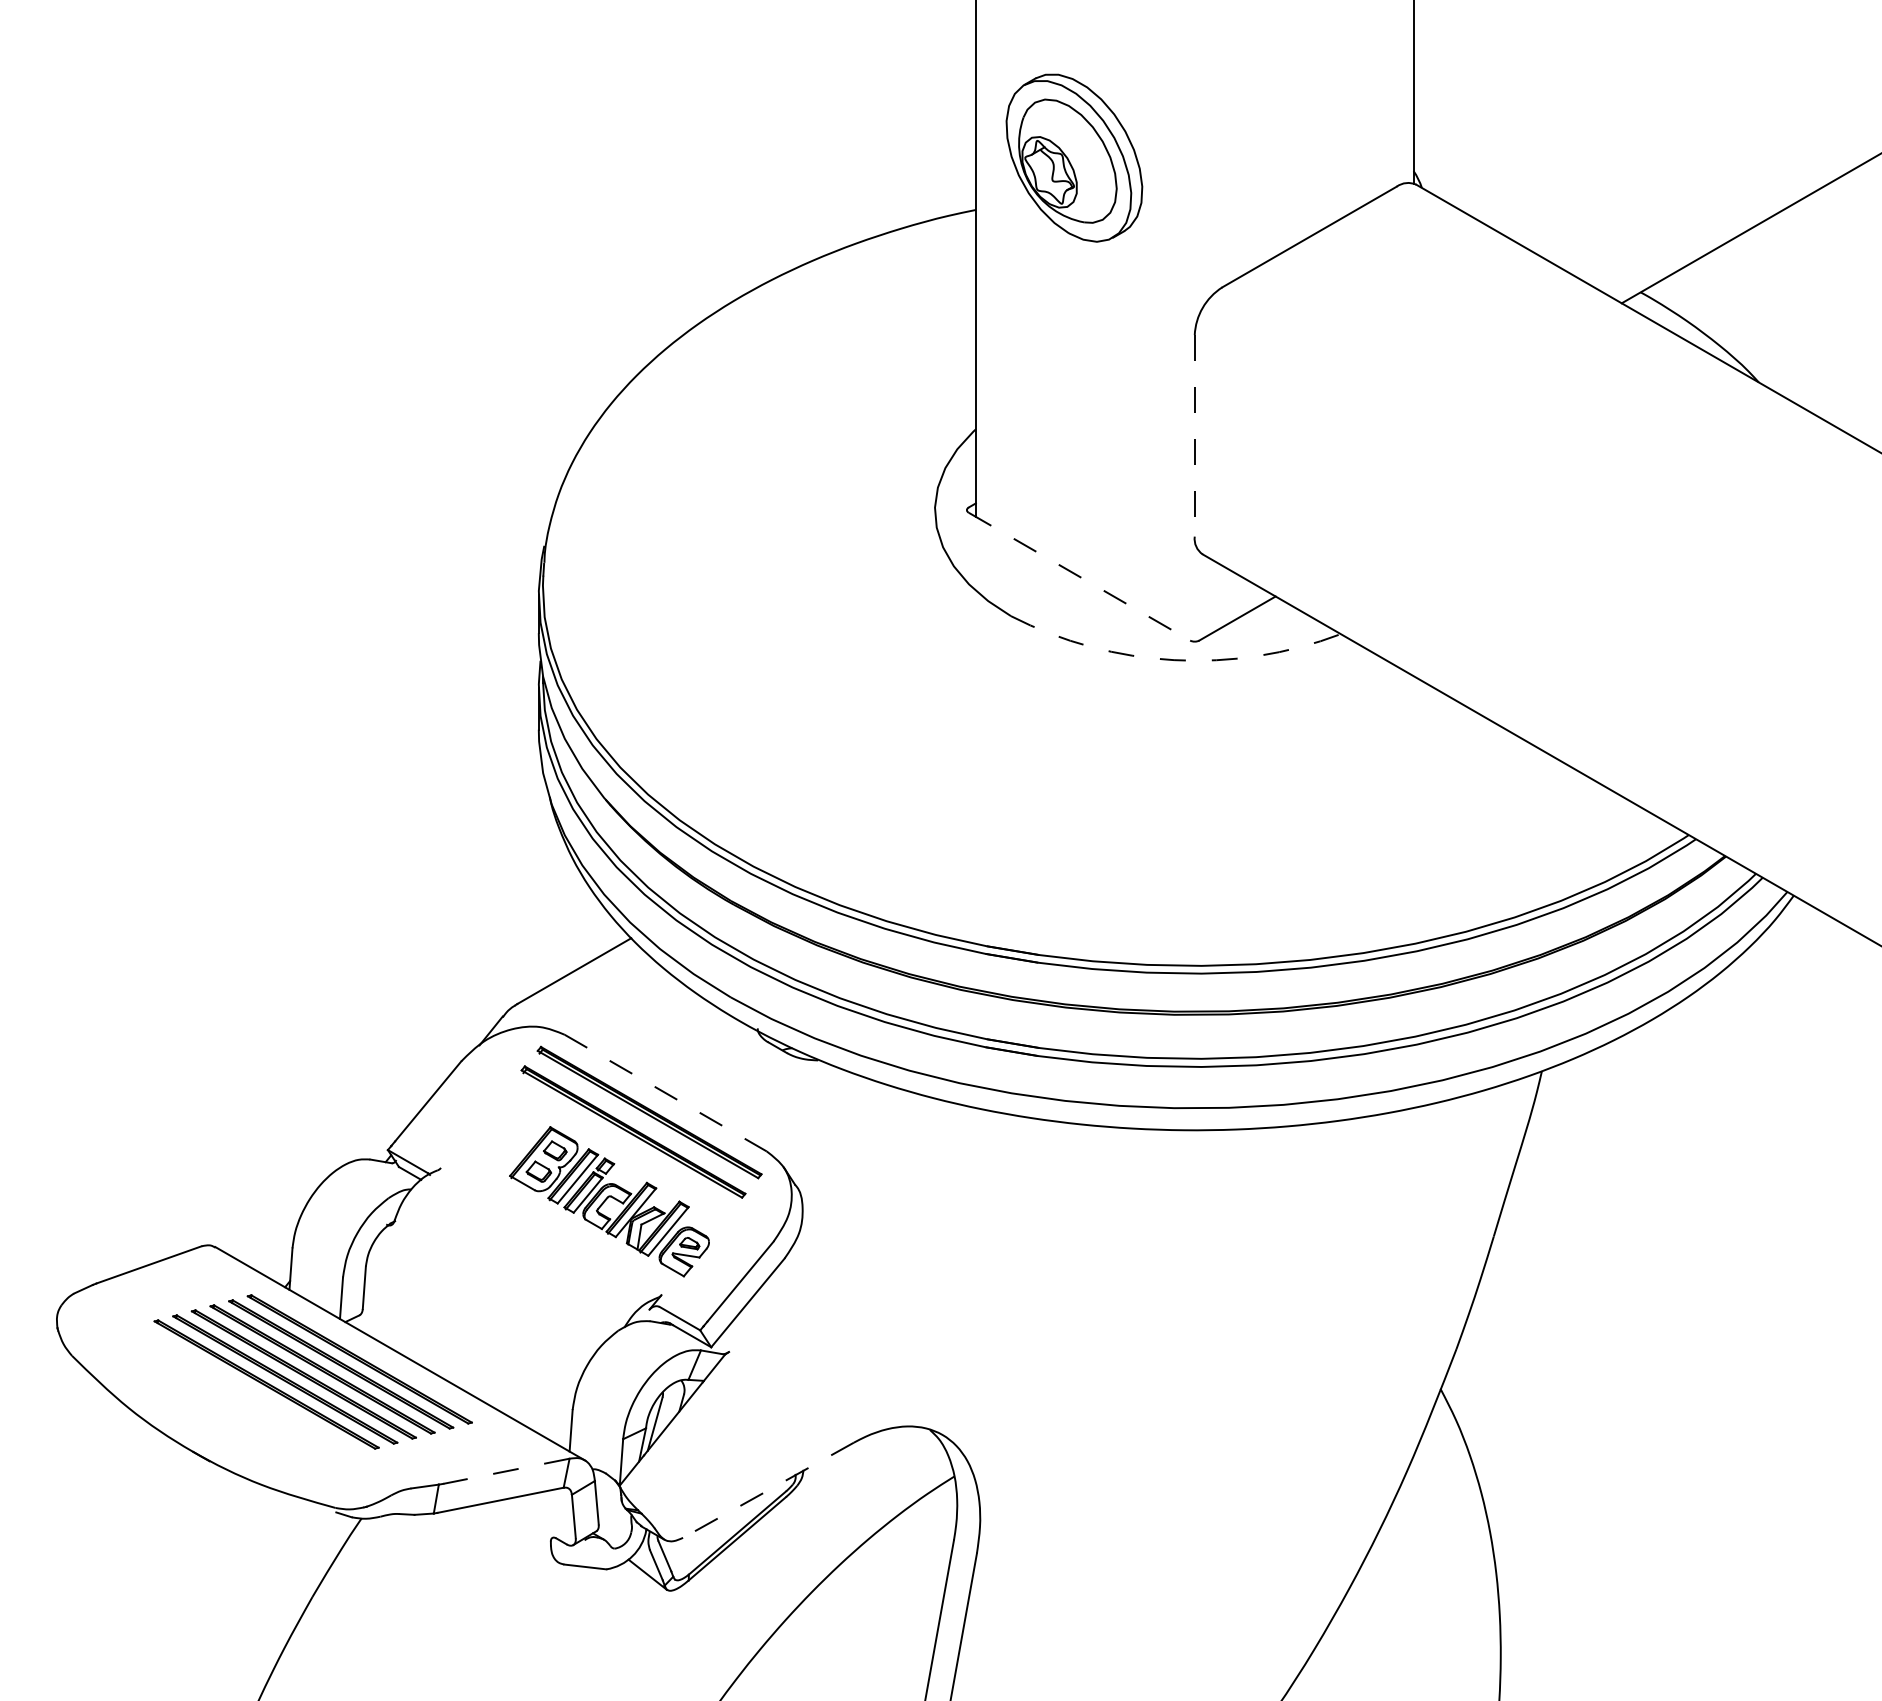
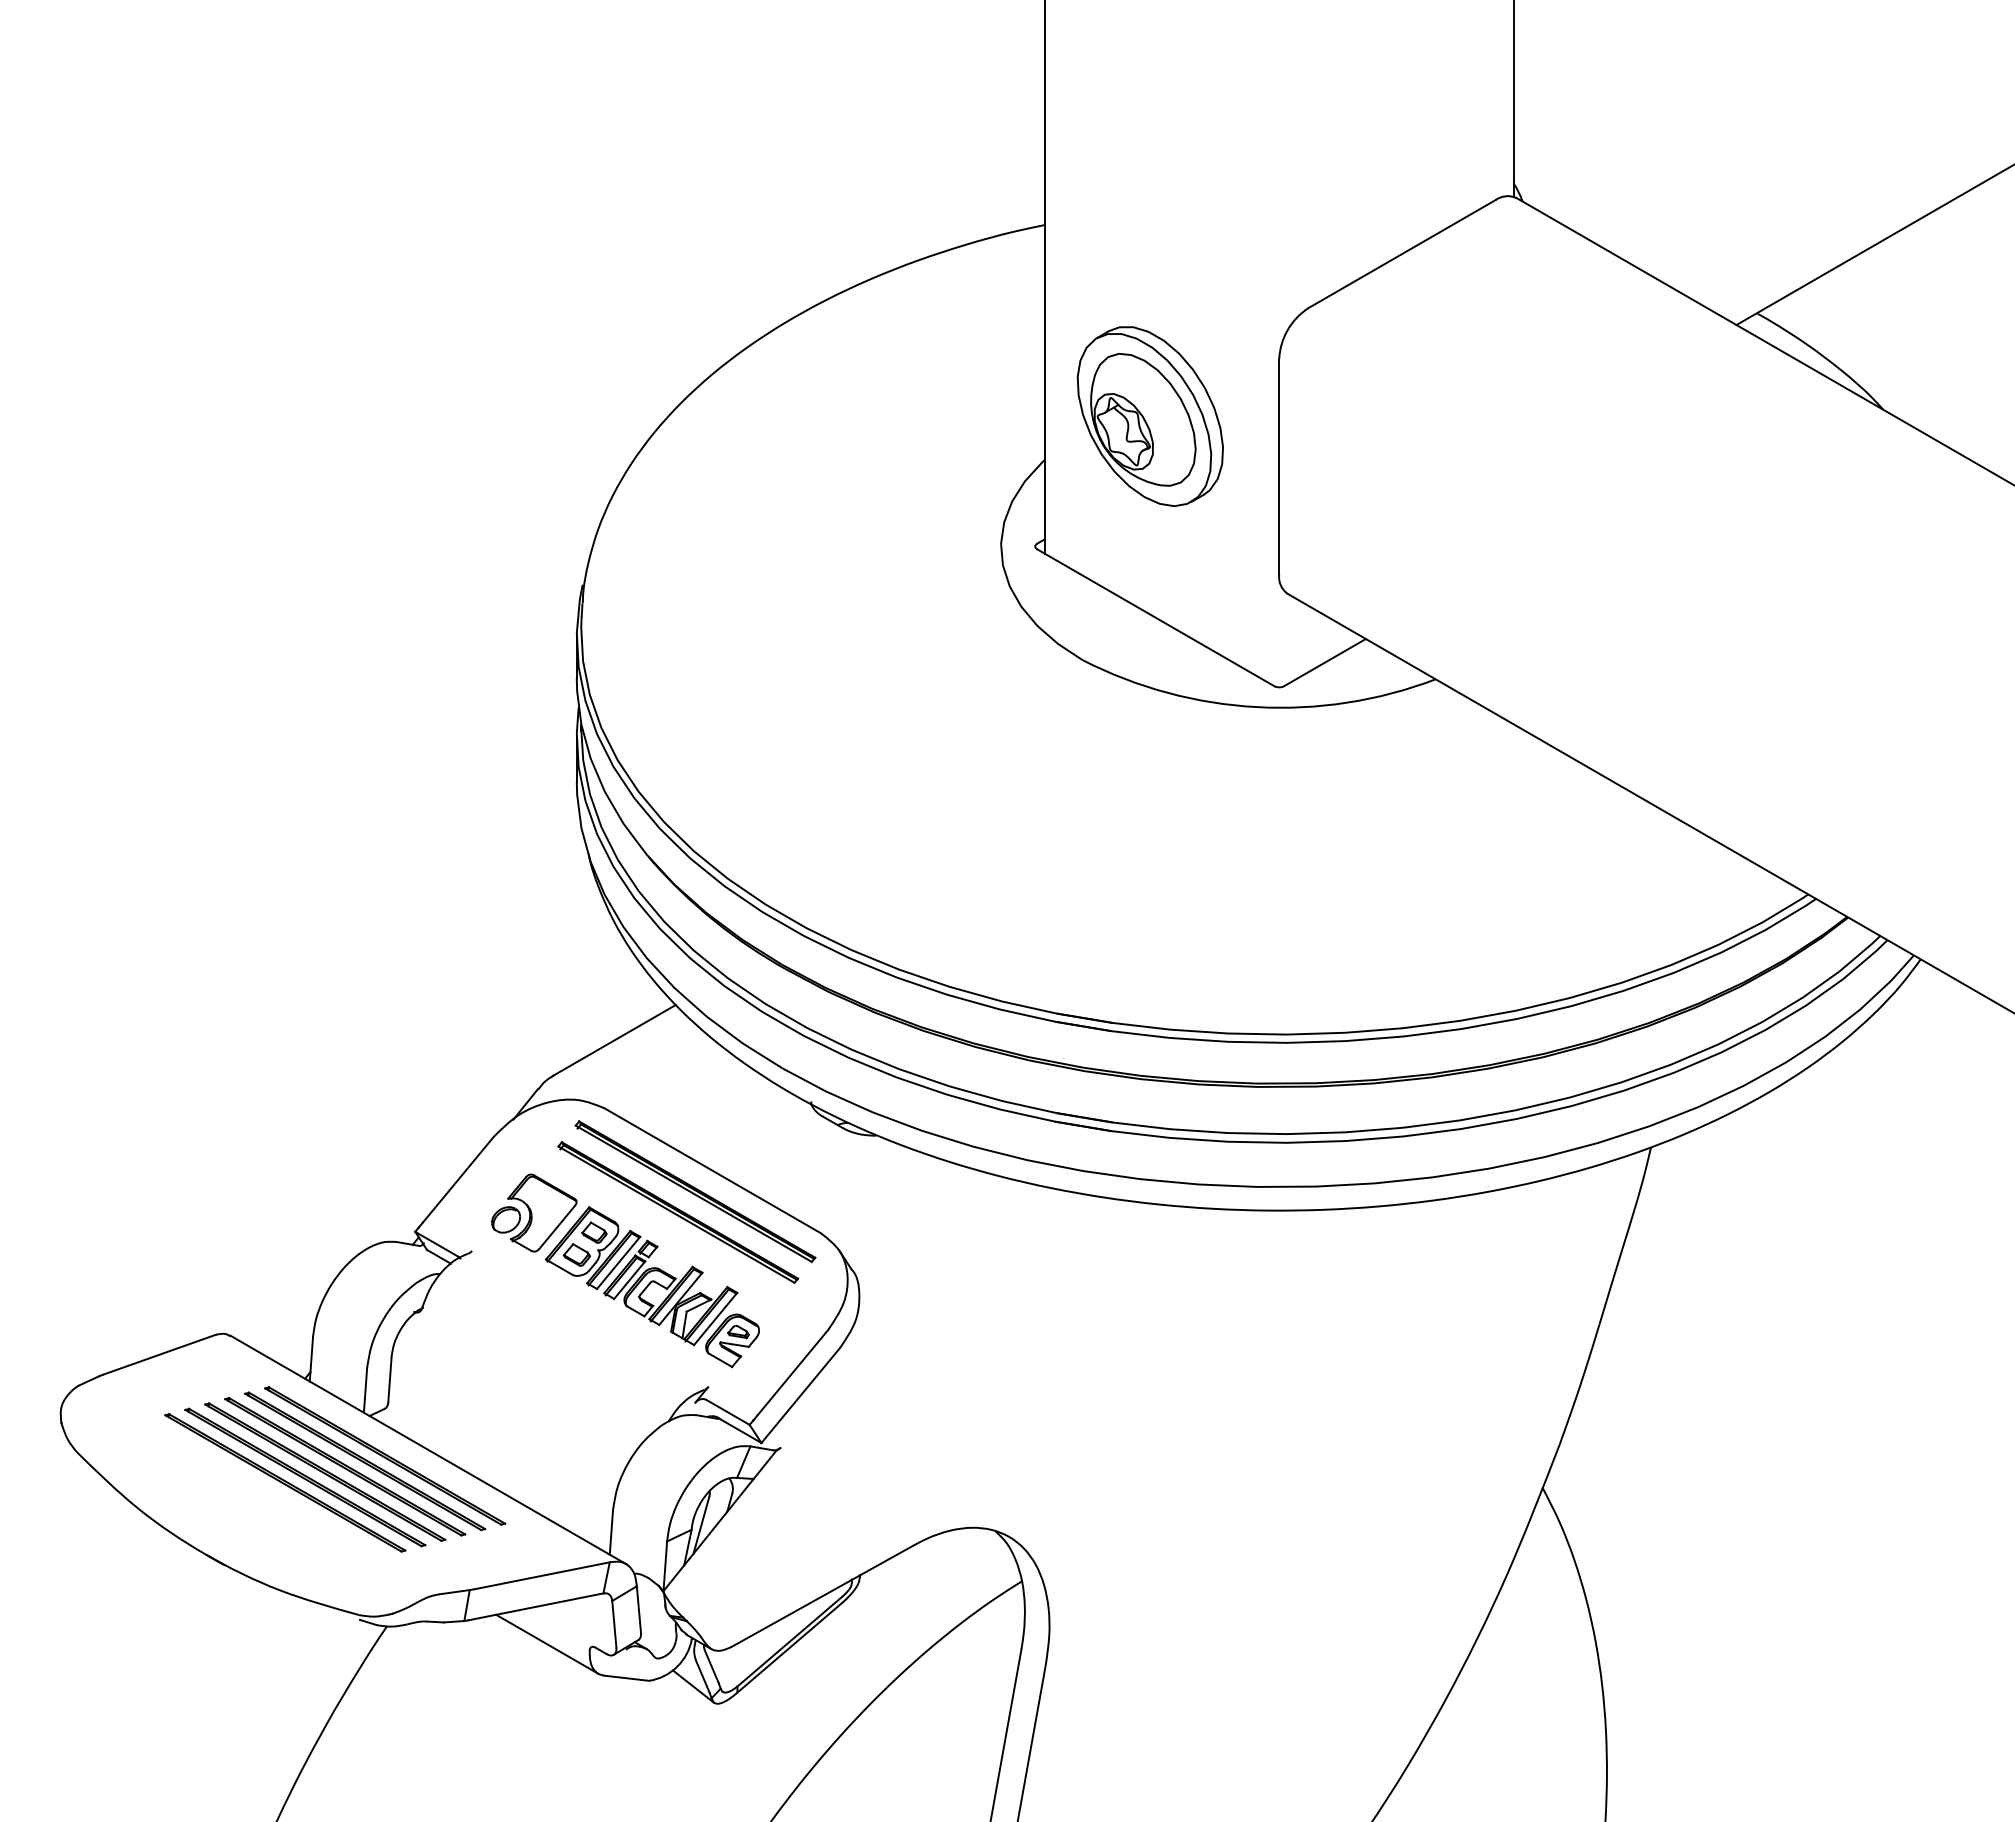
part: (1073, 158) -> (1149, 416), moved
line: (1194, 435) -> (1279, 466), dashed -> solid
line: (1079, 576) -> (1155, 617), dashed -> solid
arc: (1174, 660) -> (1257, 707), dashed -> solid
line: (665, 1092) -> (712, 1170), dashed -> solid
part: (499, 1132) -> (534, 1212), added
line: (506, 1471) -> (542, 1575), dashed -> solid
line: (768, 1490) -> (822, 1596), dashed -> solid
line: (511, 1534) -> (547, 1643), added

